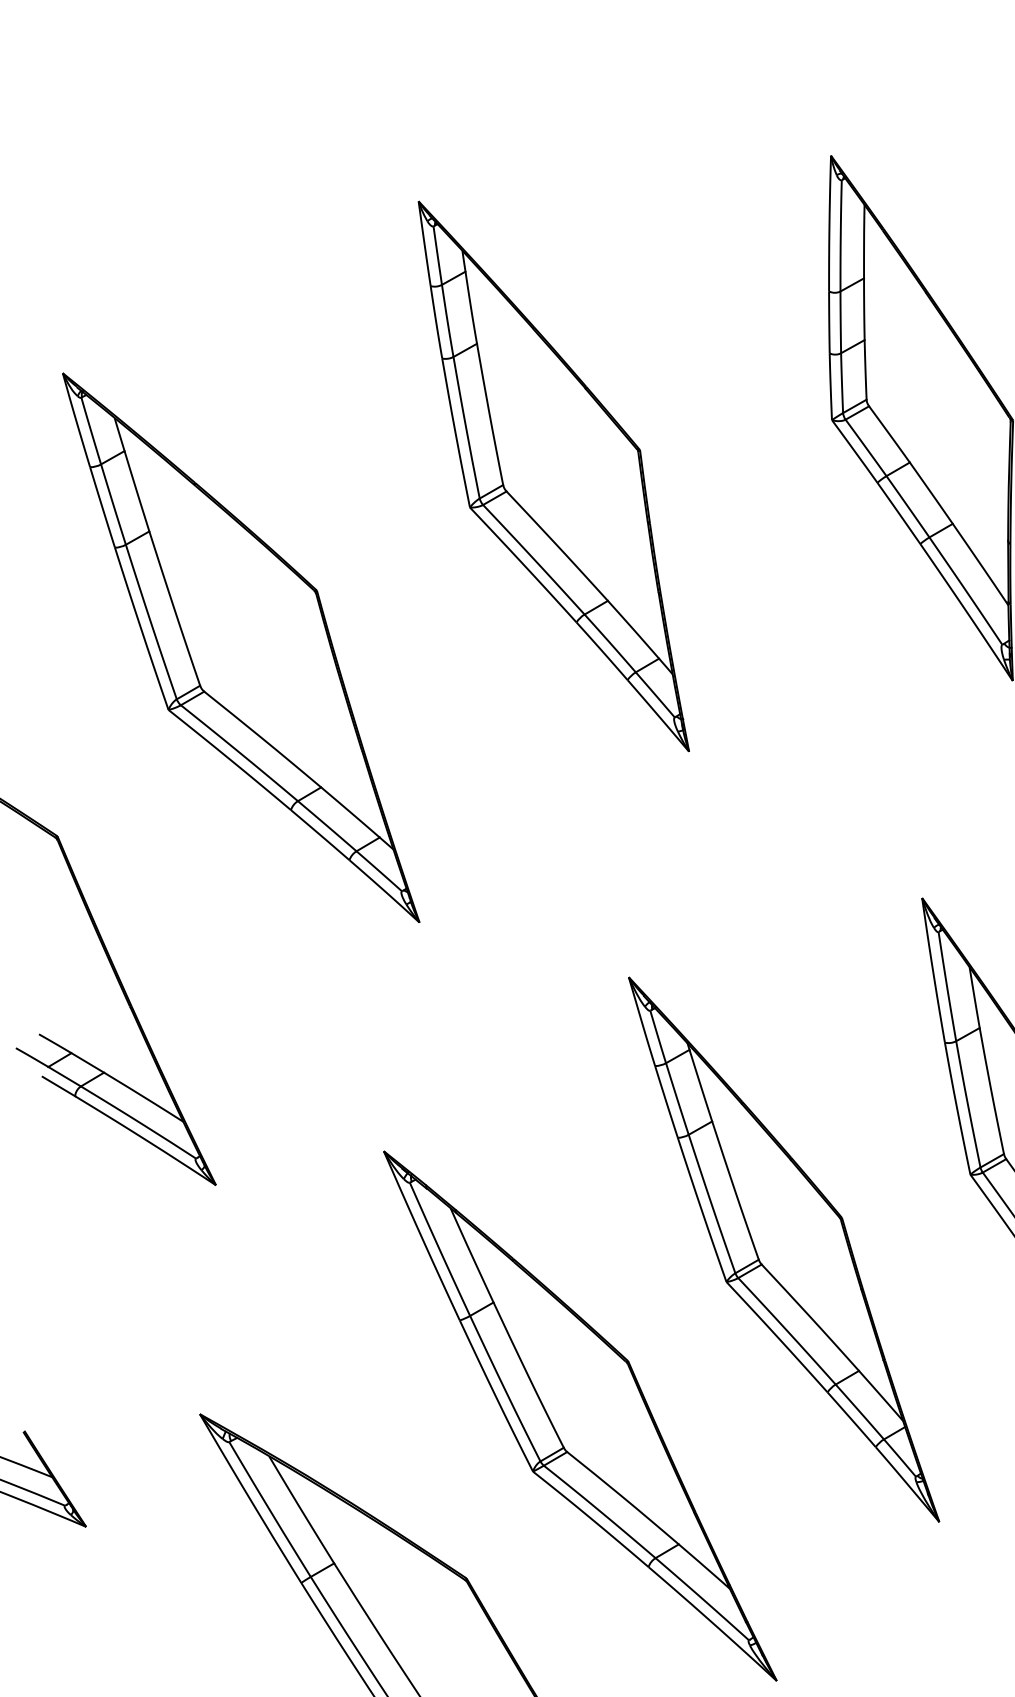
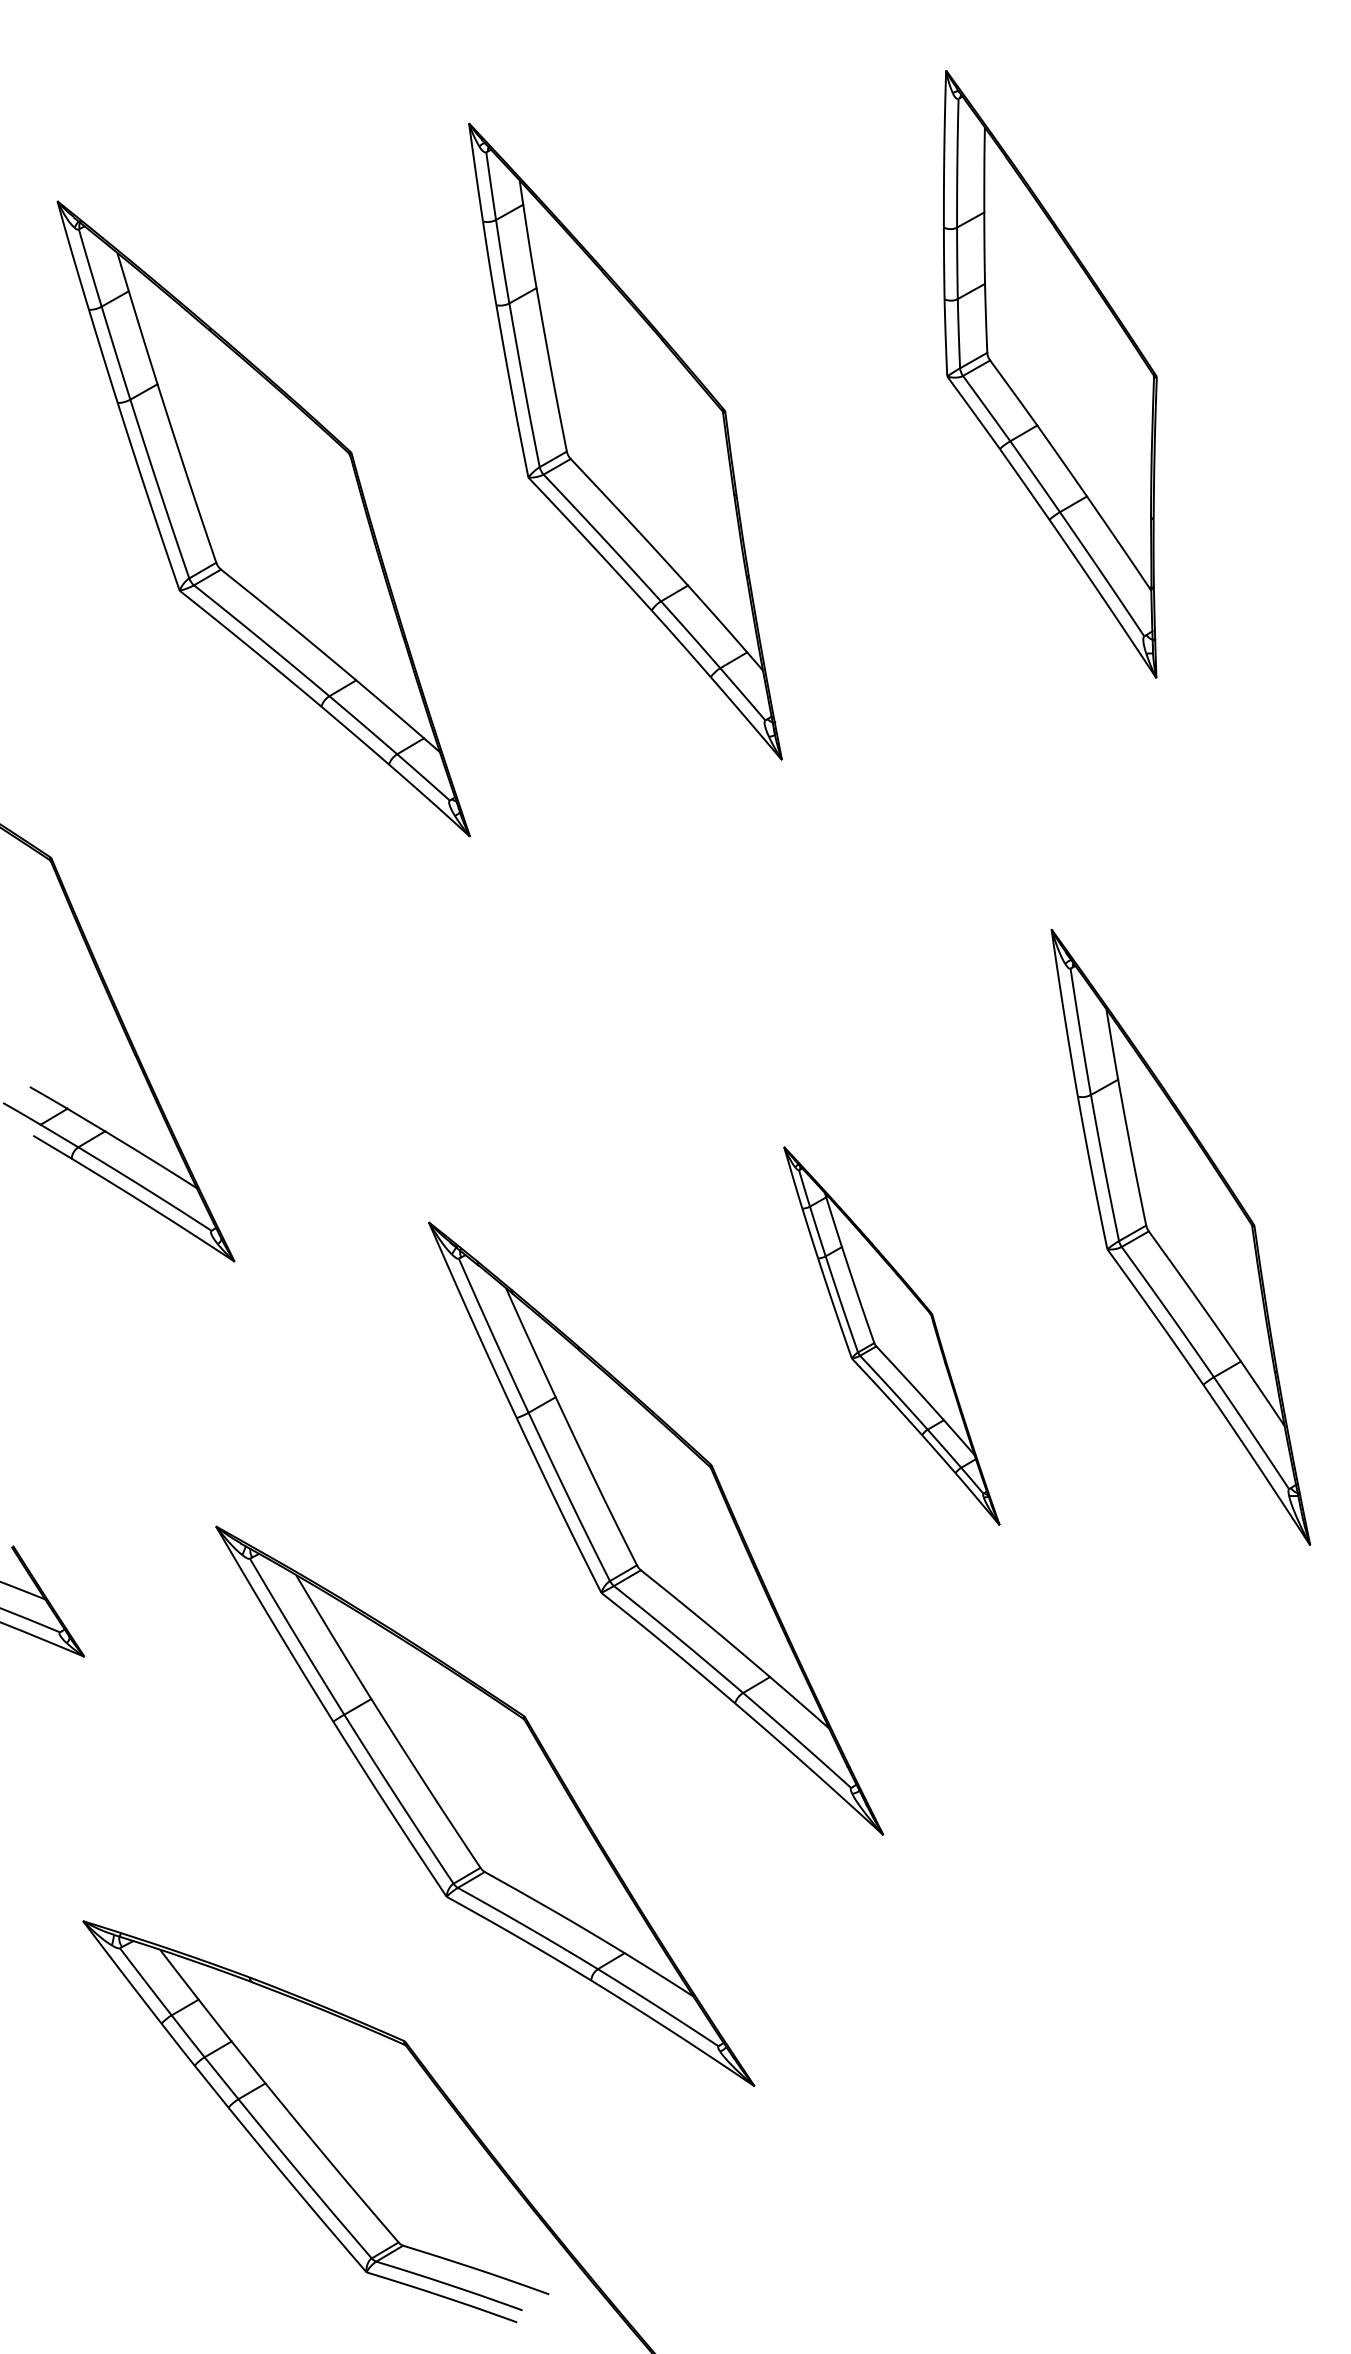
part: (240, 647) -> (263, 518), moved
part: (783, 1249) -> (891, 1335), size x0.6

